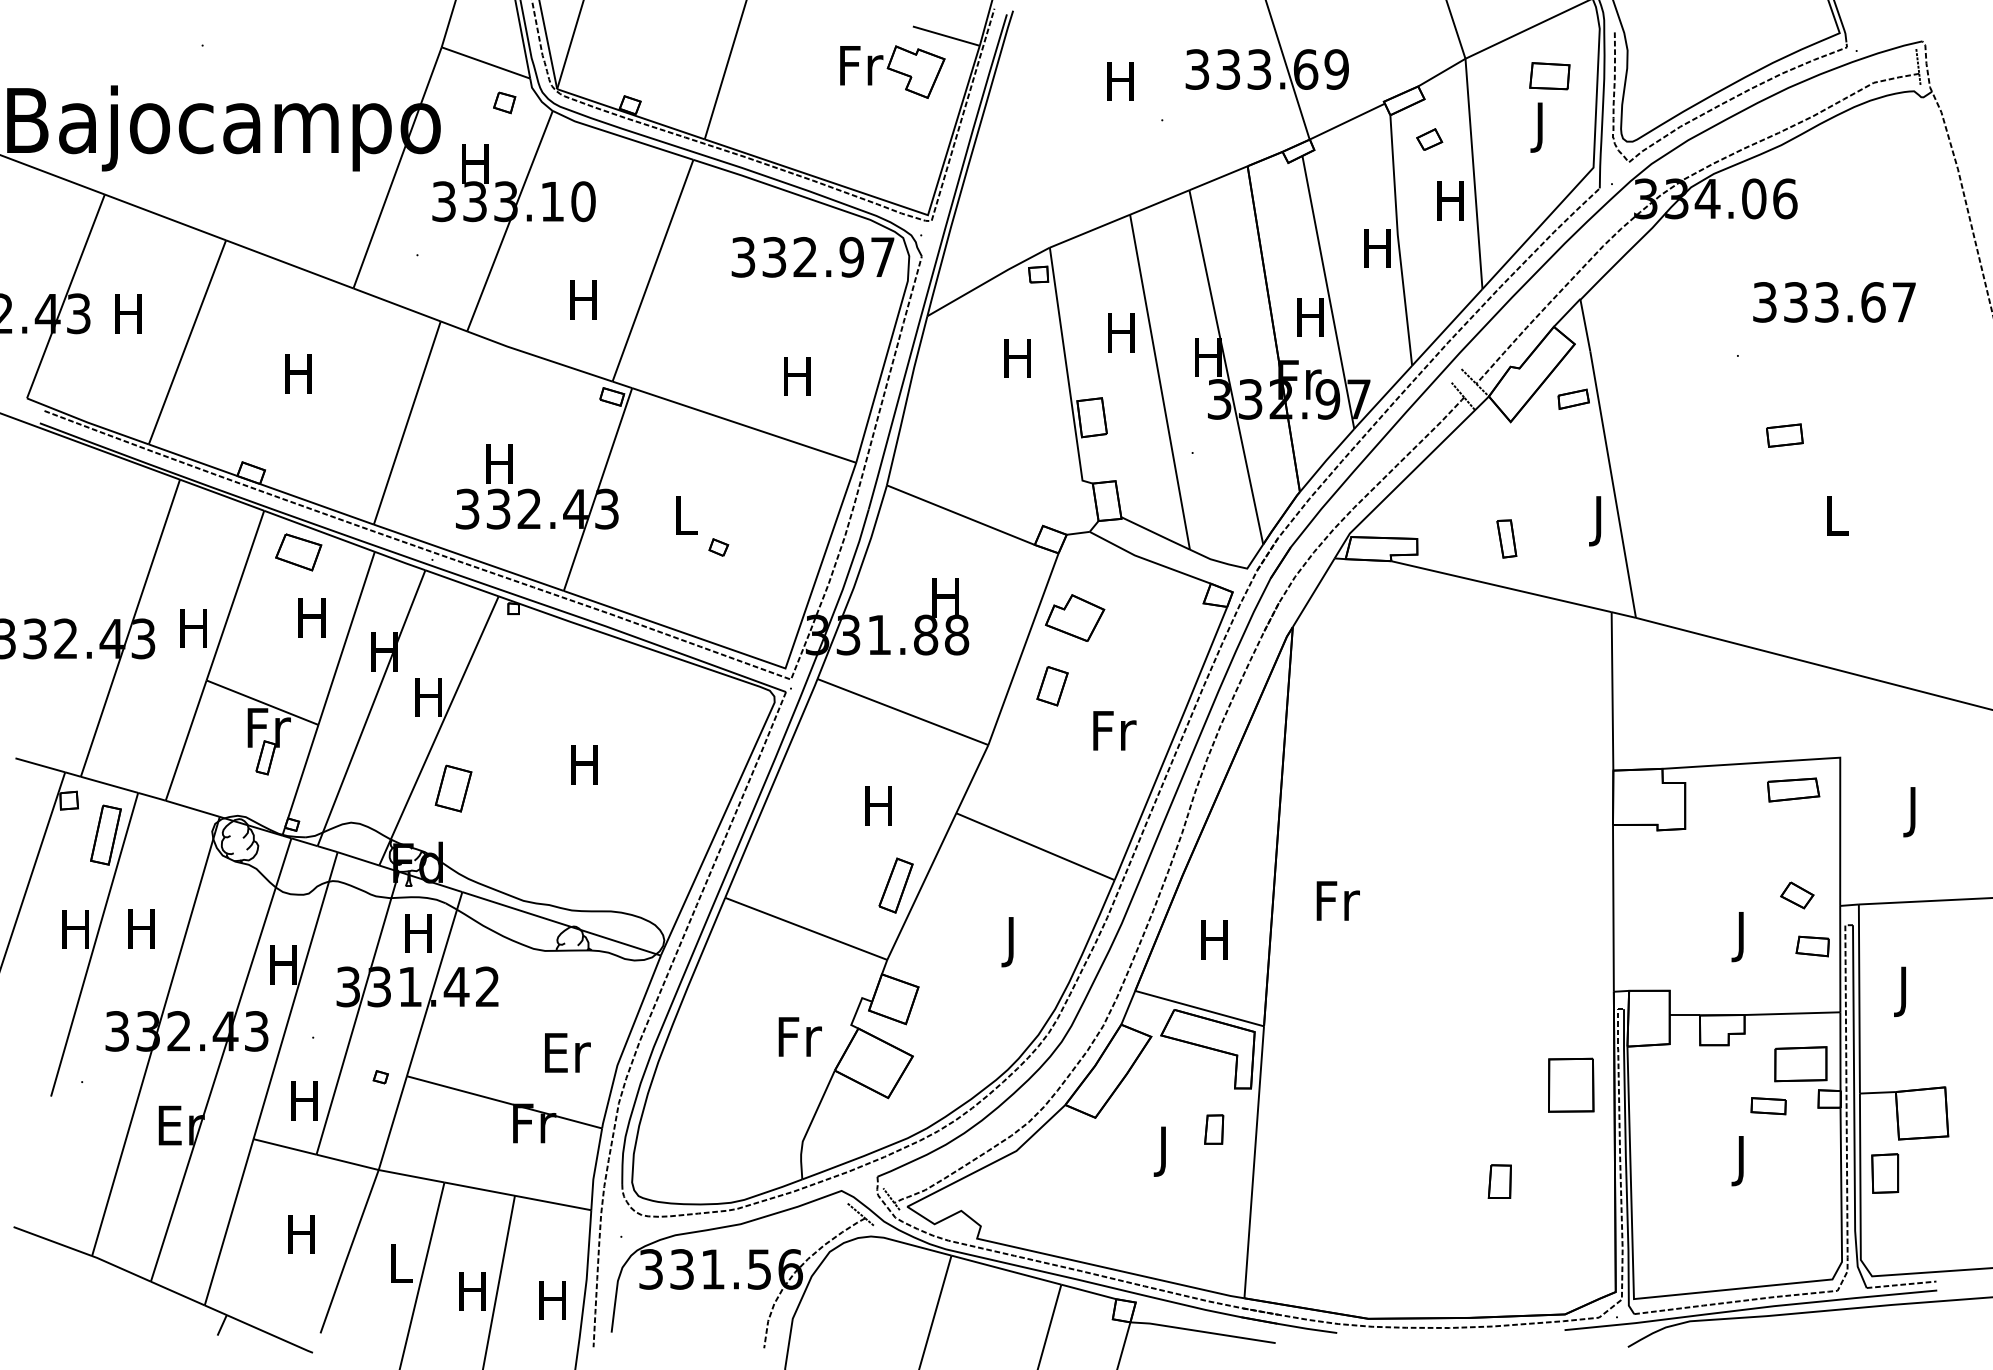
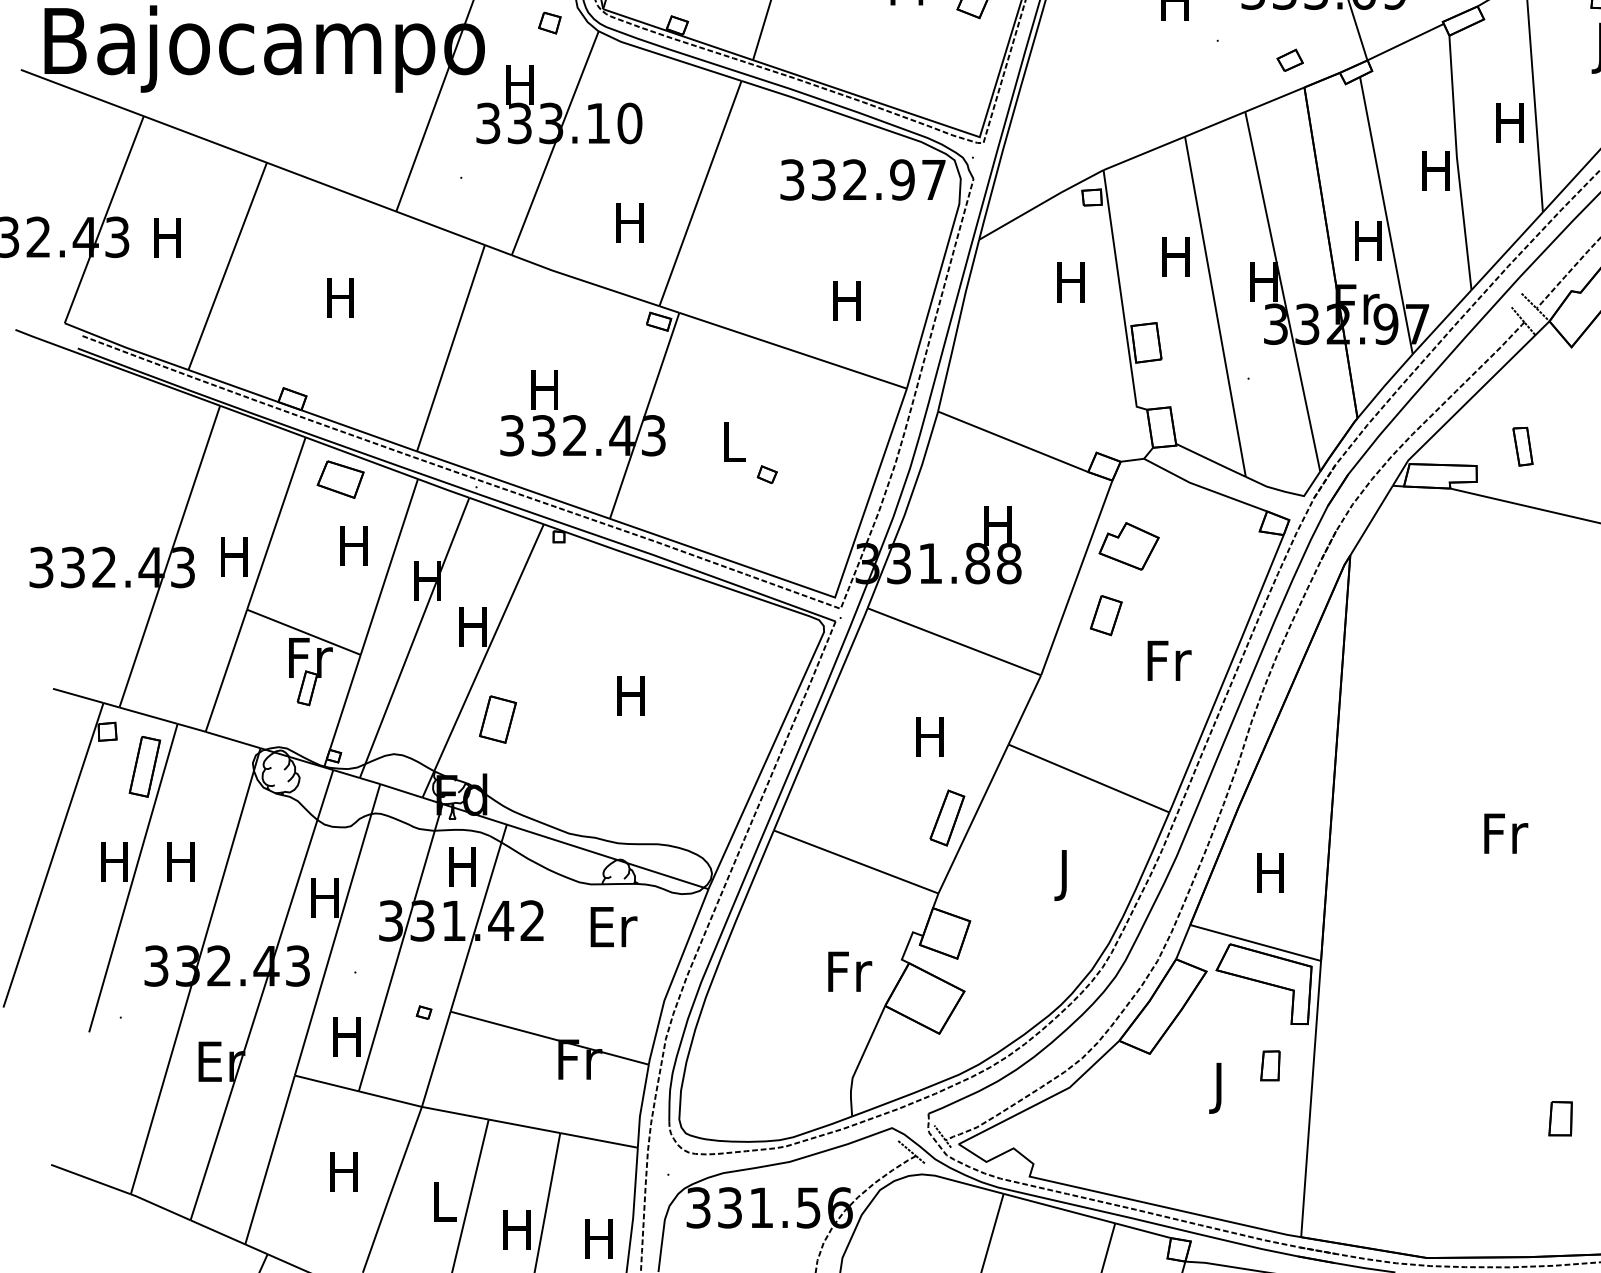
part: (1429, 139) -> (1290, 60), moved
part: (1506, 538) -> (1522, 446), moved
text: (1337, 900) -> (1505, 833), moved
text: (567, 1052) -> (613, 926), moved

